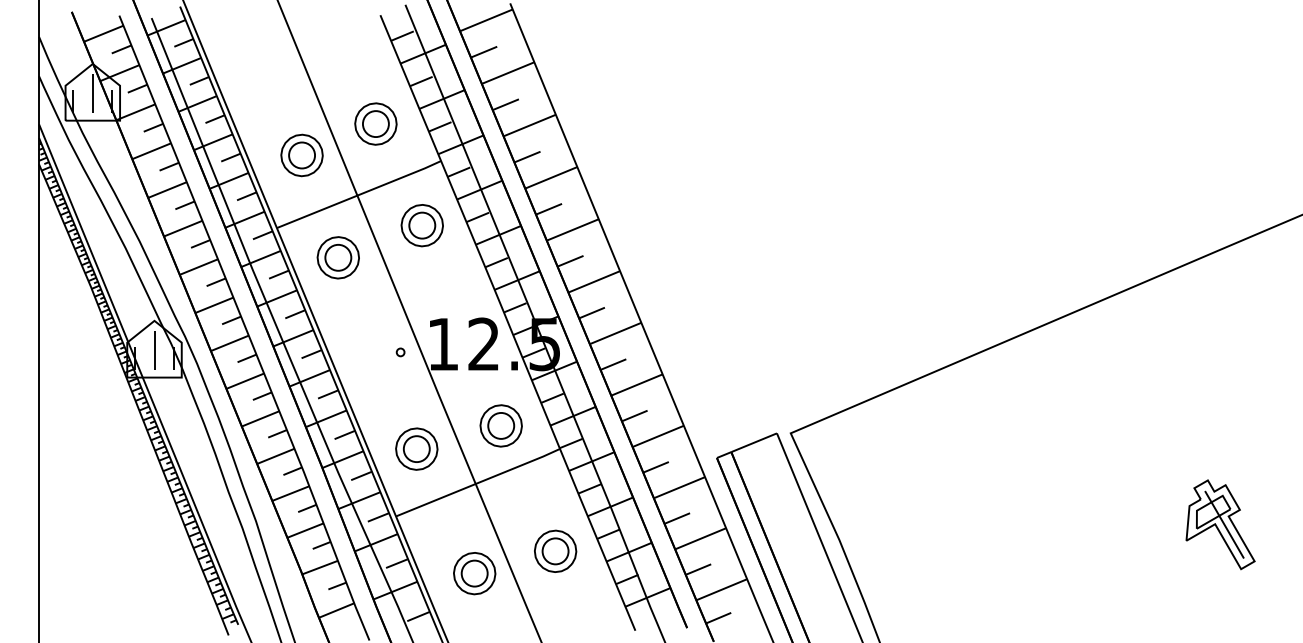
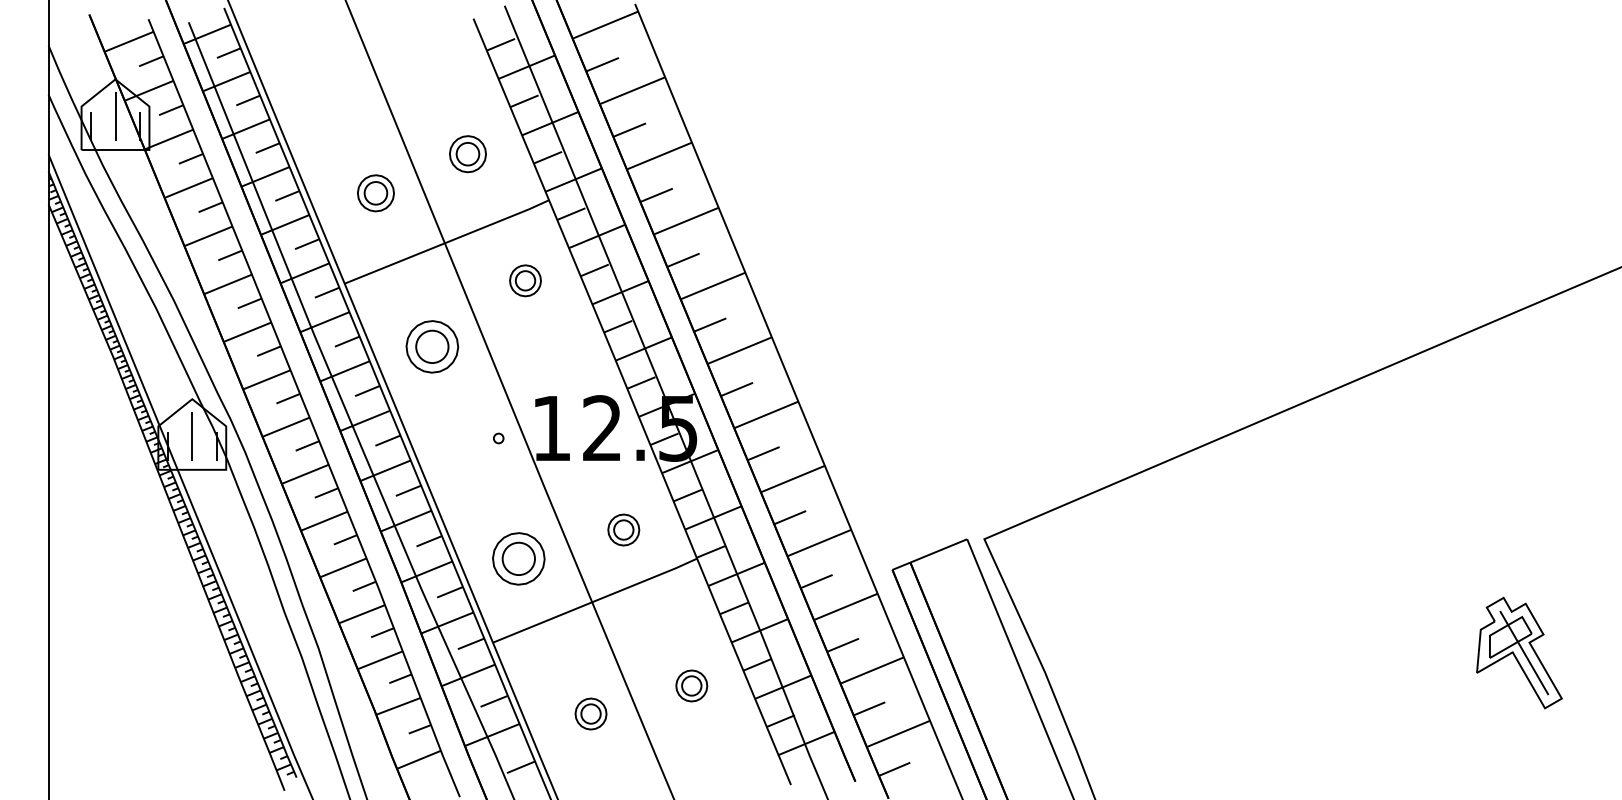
part: (375, 123) -> (467, 153), size x0.7
part: (301, 155) -> (375, 193), size x0.7
part: (421, 225) -> (524, 280), size x0.6
part: (337, 257) -> (431, 346), moved
part: (500, 425) -> (623, 529), size x0.6
part: (555, 550) -> (691, 685), size x0.6
part: (474, 573) -> (590, 713), size x0.6

